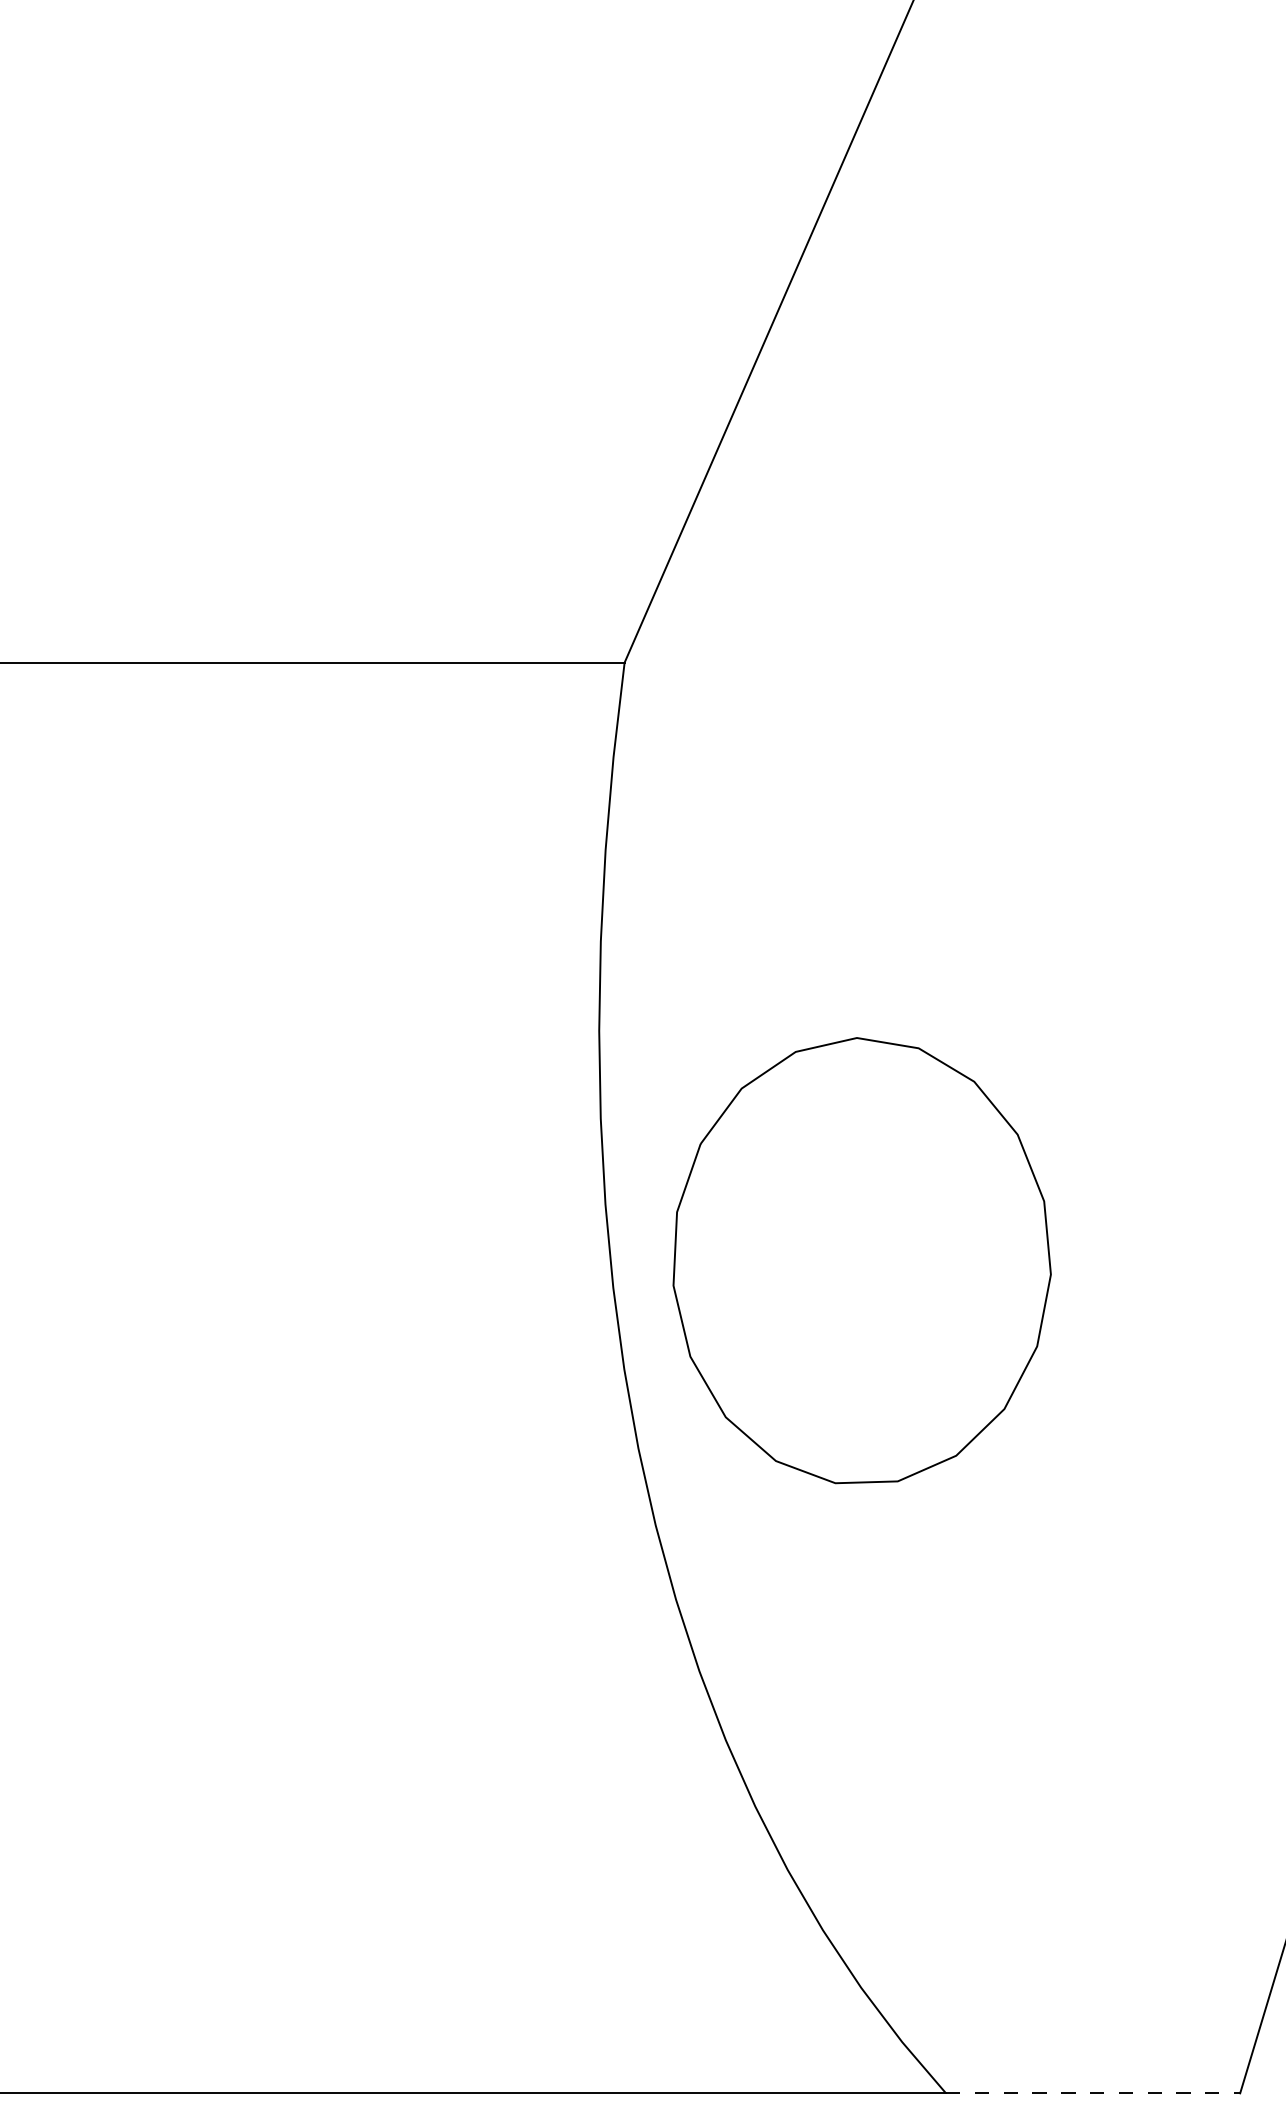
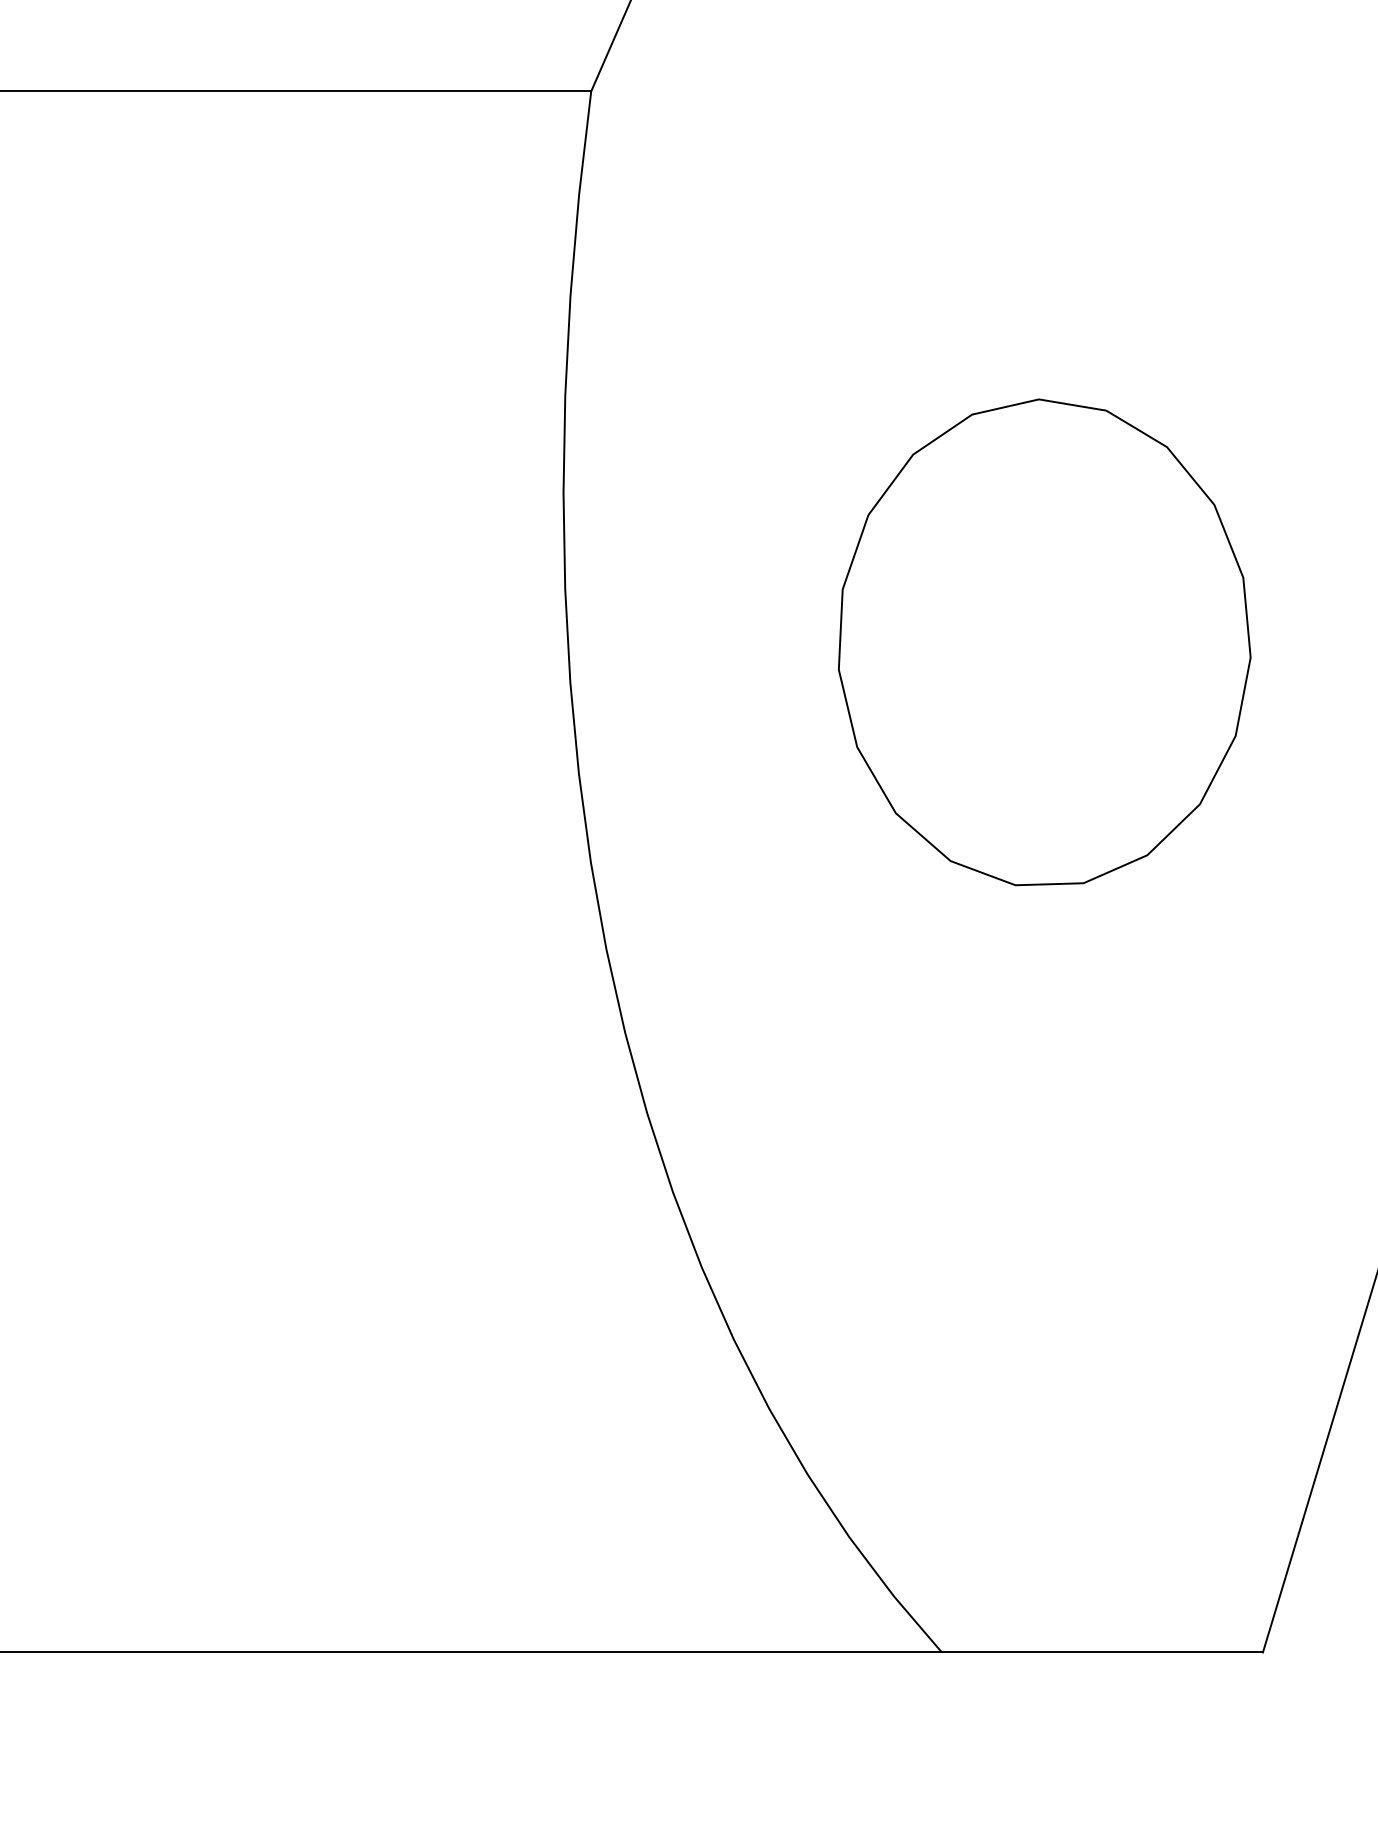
part: (861, 1260) -> (1043, 642), moved
line: (1093, 2093) -> (1102, 1652), dashed -> solid

